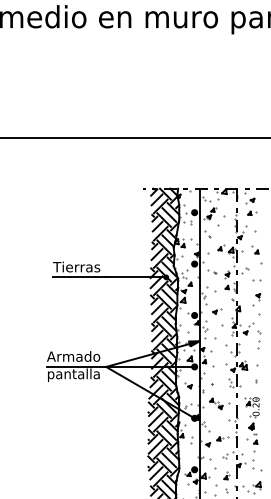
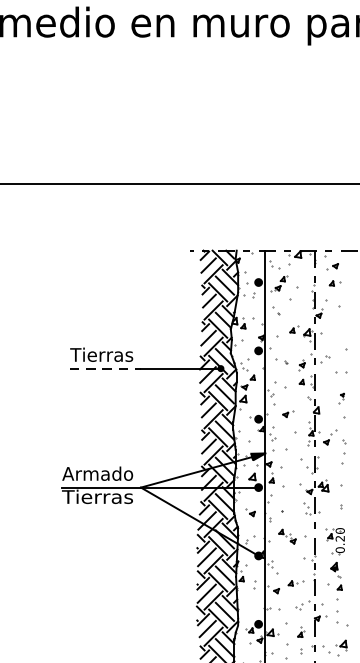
part: (255, 249) -> (339, 331), removed
line: (79, 277) -> (105, 368), solid -> dashed
part: (256, 299) -> (340, 397), size x0.6
text: (73, 375) -> (97, 498), pantalla -> Tierras

